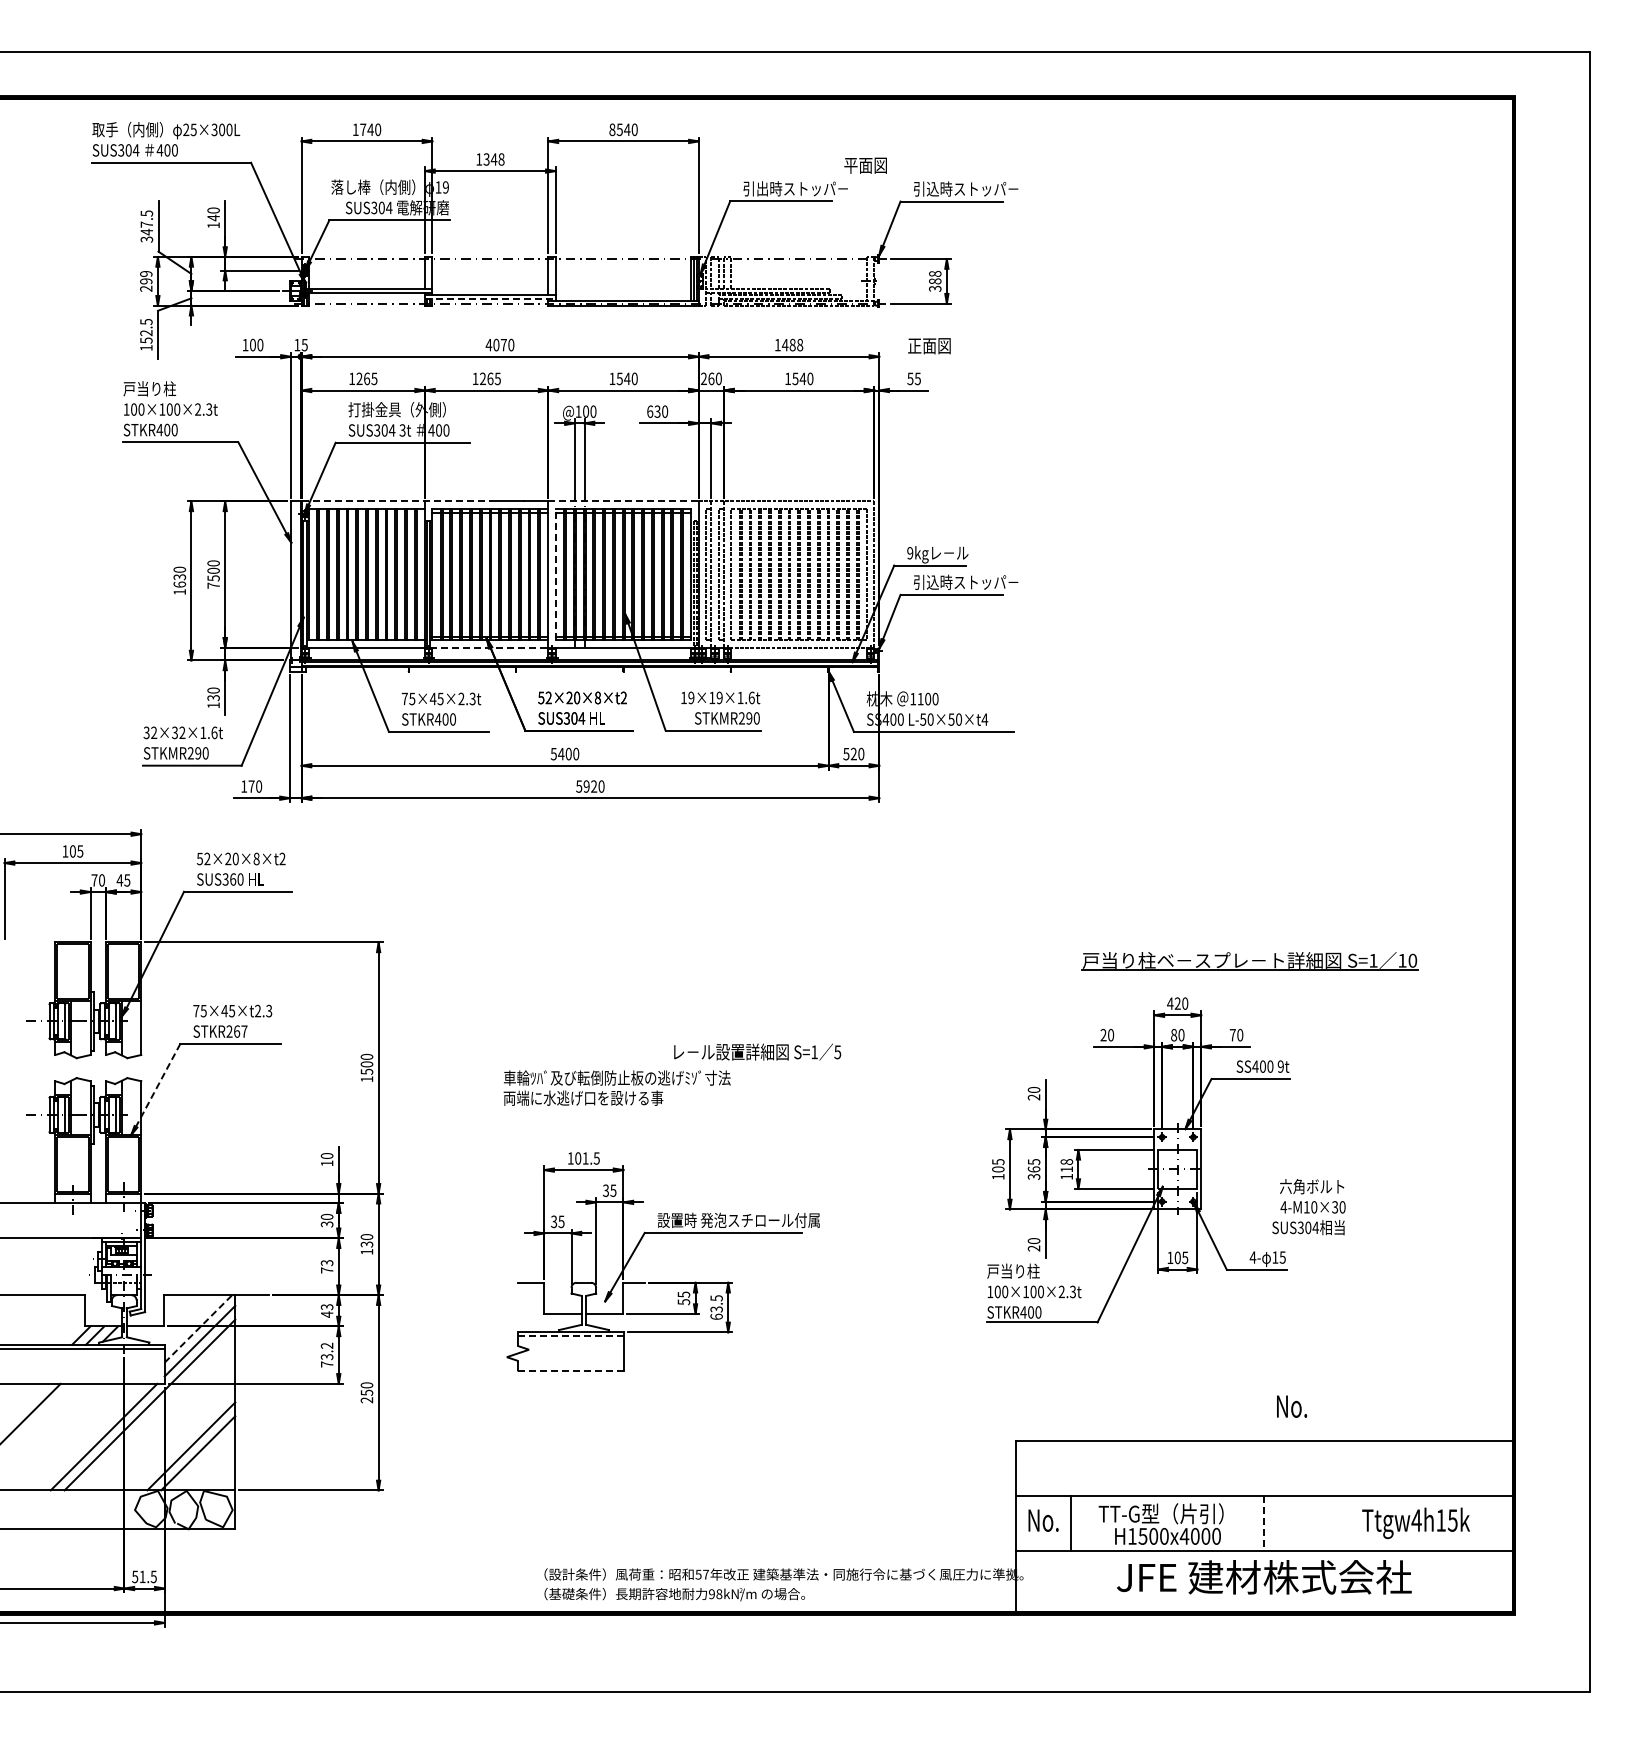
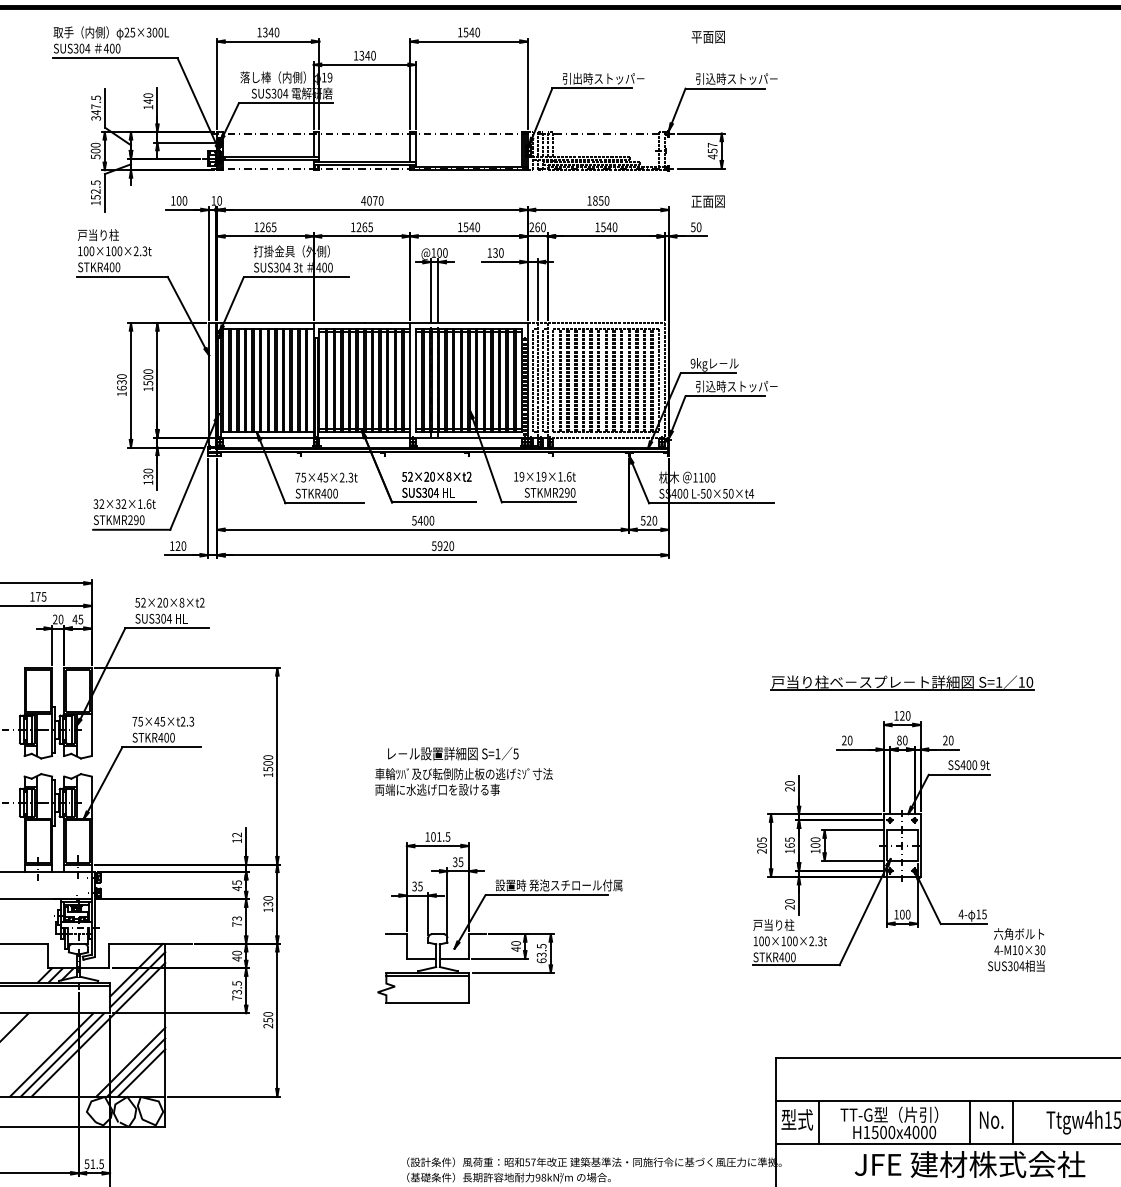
text: (363, 129) -> (265, 32), 1740 -> 1340
text: (612, 129) -> (460, 32), 8540 -> 1540
text: (501, 159) -> (373, 55), 1348 -> 1340
text: (865, 165) -> (708, 36), moved
text: (146, 281) -> (95, 151), 299 -> 500
text: (935, 281) -> (712, 151), 388 -> 457
line: (490, 299) -> (364, 165), dashed -> solid
text: (304, 344) -> (219, 200), 15 -> 10
text: (792, 344) -> (601, 200), 1488 -> 1850
text: (917, 378) -> (698, 227), 55 -> 50
text: (650, 411) -> (490, 252), 630 -> 130
line: (396, 501) -> (291, 323), dashed -> solid
line: (624, 501) -> (469, 323), dashed -> solid
line: (555, 574) -> (415, 380), dashed -> solid
text: (213, 585) -> (148, 388), 7500 -> 1500
line: (489, 647) -> (364, 437), dashed -> solid
text: (251, 786) -> (177, 546), 170 -> 120
text: (72, 851) -> (38, 596), 105 -> 175
text: (236, 879) -> (166, 618), SUS360 -> SUS304
text: (94, 880) -> (55, 619), 70 -> 20
part: (1249, 961) -> (902, 682), moved
text: (1170, 1003) -> (896, 715), 420 -> 120
text: (236, 1031) -> (166, 737), STKR267 -> STKR400
text: (1232, 1034) -> (945, 740), 70 -> 20
text: (757, 1051) -> (453, 753), moved
line: (158, 1085) -> (105, 779), dashed -> solid
text: (327, 1156) -> (237, 835), 10 -> 12
text: (1066, 1165) -> (815, 842), 118 -> 100
text: (998, 1176) -> (762, 851), 105 -> 205
text: (1033, 1176) -> (789, 851), 365 -> 165
text: (1308, 1207) -> (1016, 950), moved
text: (326, 1220) -> (236, 885), 30 -> 45
text: (1185, 1257) -> (908, 914), 105 -> 100
text: (683, 1298) -> (515, 946), 55 -> 40
text: (327, 1307) -> (237, 953), 43 -> 40
line: (198, 1328) -> (136, 969), dashed -> solid
line: (571, 1336) -> (428, 976), dashed -> solid
text: (326, 1345) -> (236, 983), 73.2 -> 73.5
line: (571, 1371) -> (428, 1003), dashed -> solid
text: (1292, 1406) -> (992, 1120), moved
line: (89, 1436) -> (51, 1054), added
line: (204, 1460) -> (141, 1073), added
text: (1043, 1519) -> (797, 1119), No. -> 型式
line: (1264, 1523) -> (970, 1122), dashed -> solid
line: (1319, 1523) -> (1013, 1122), added

